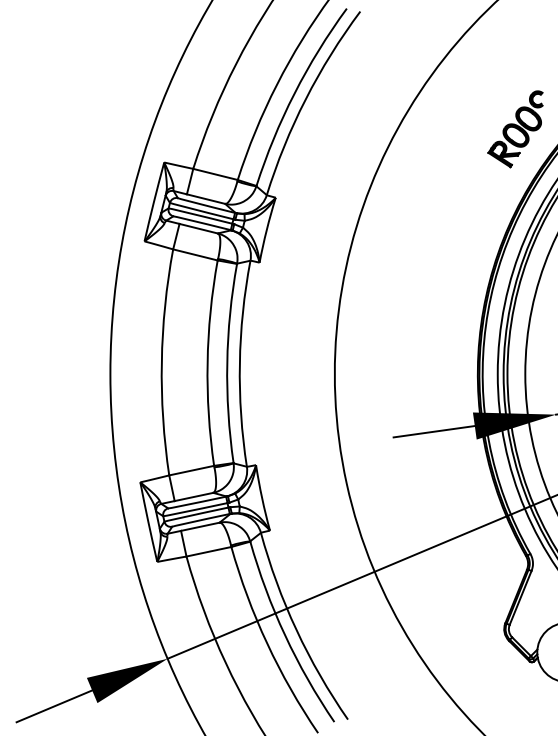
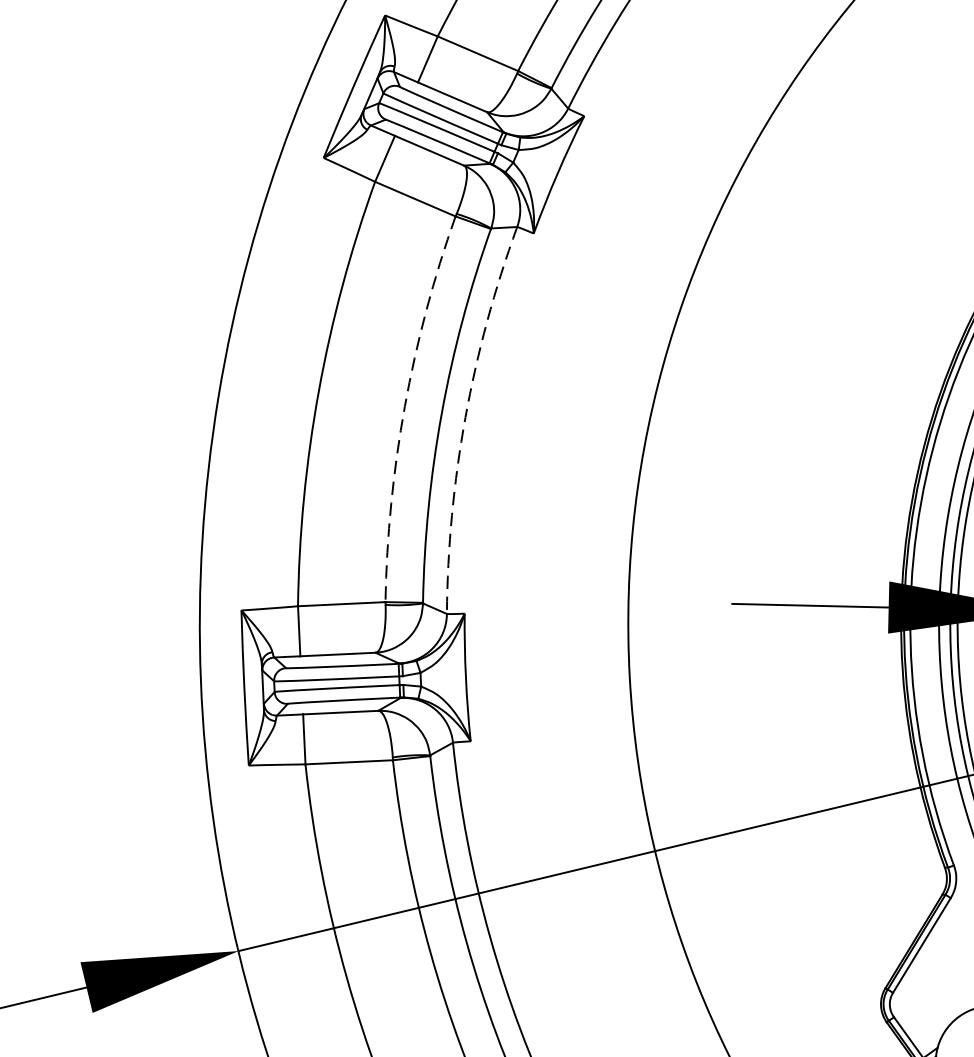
arc: (207, 363) -> (404, 407), solid -> dashed
arc: (239, 363) -> (464, 417), solid -> dashed

